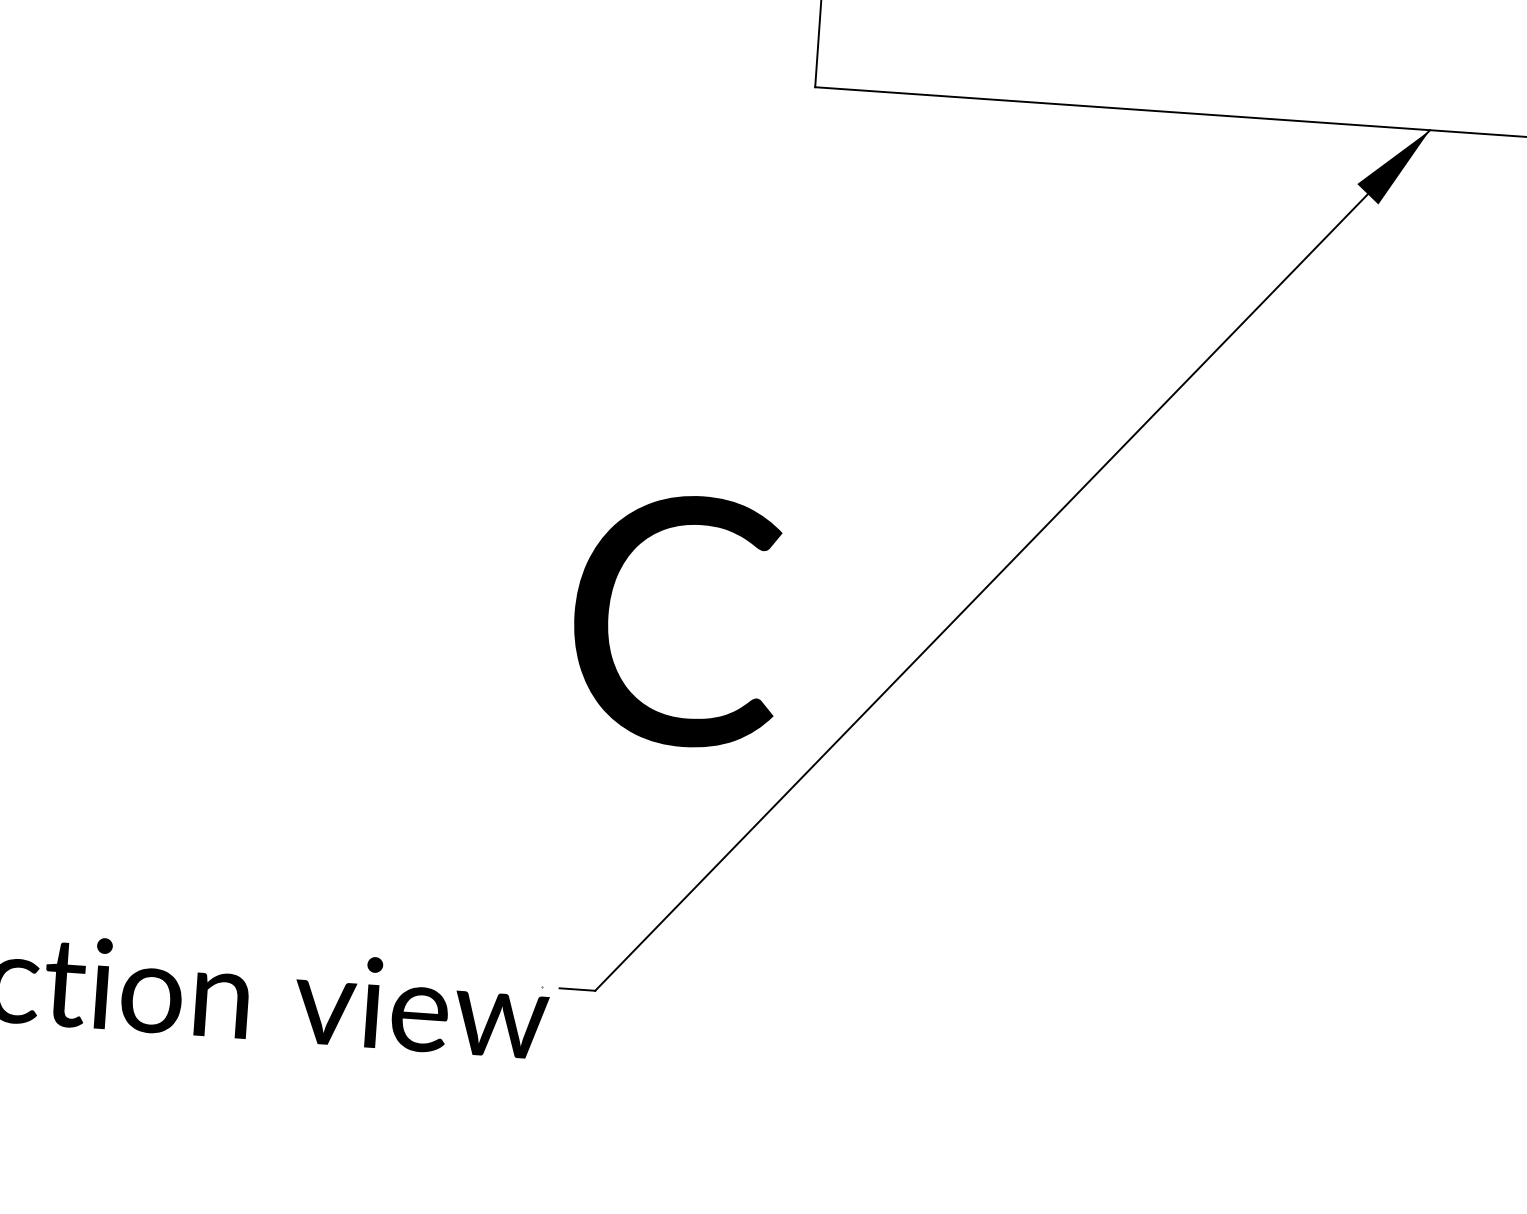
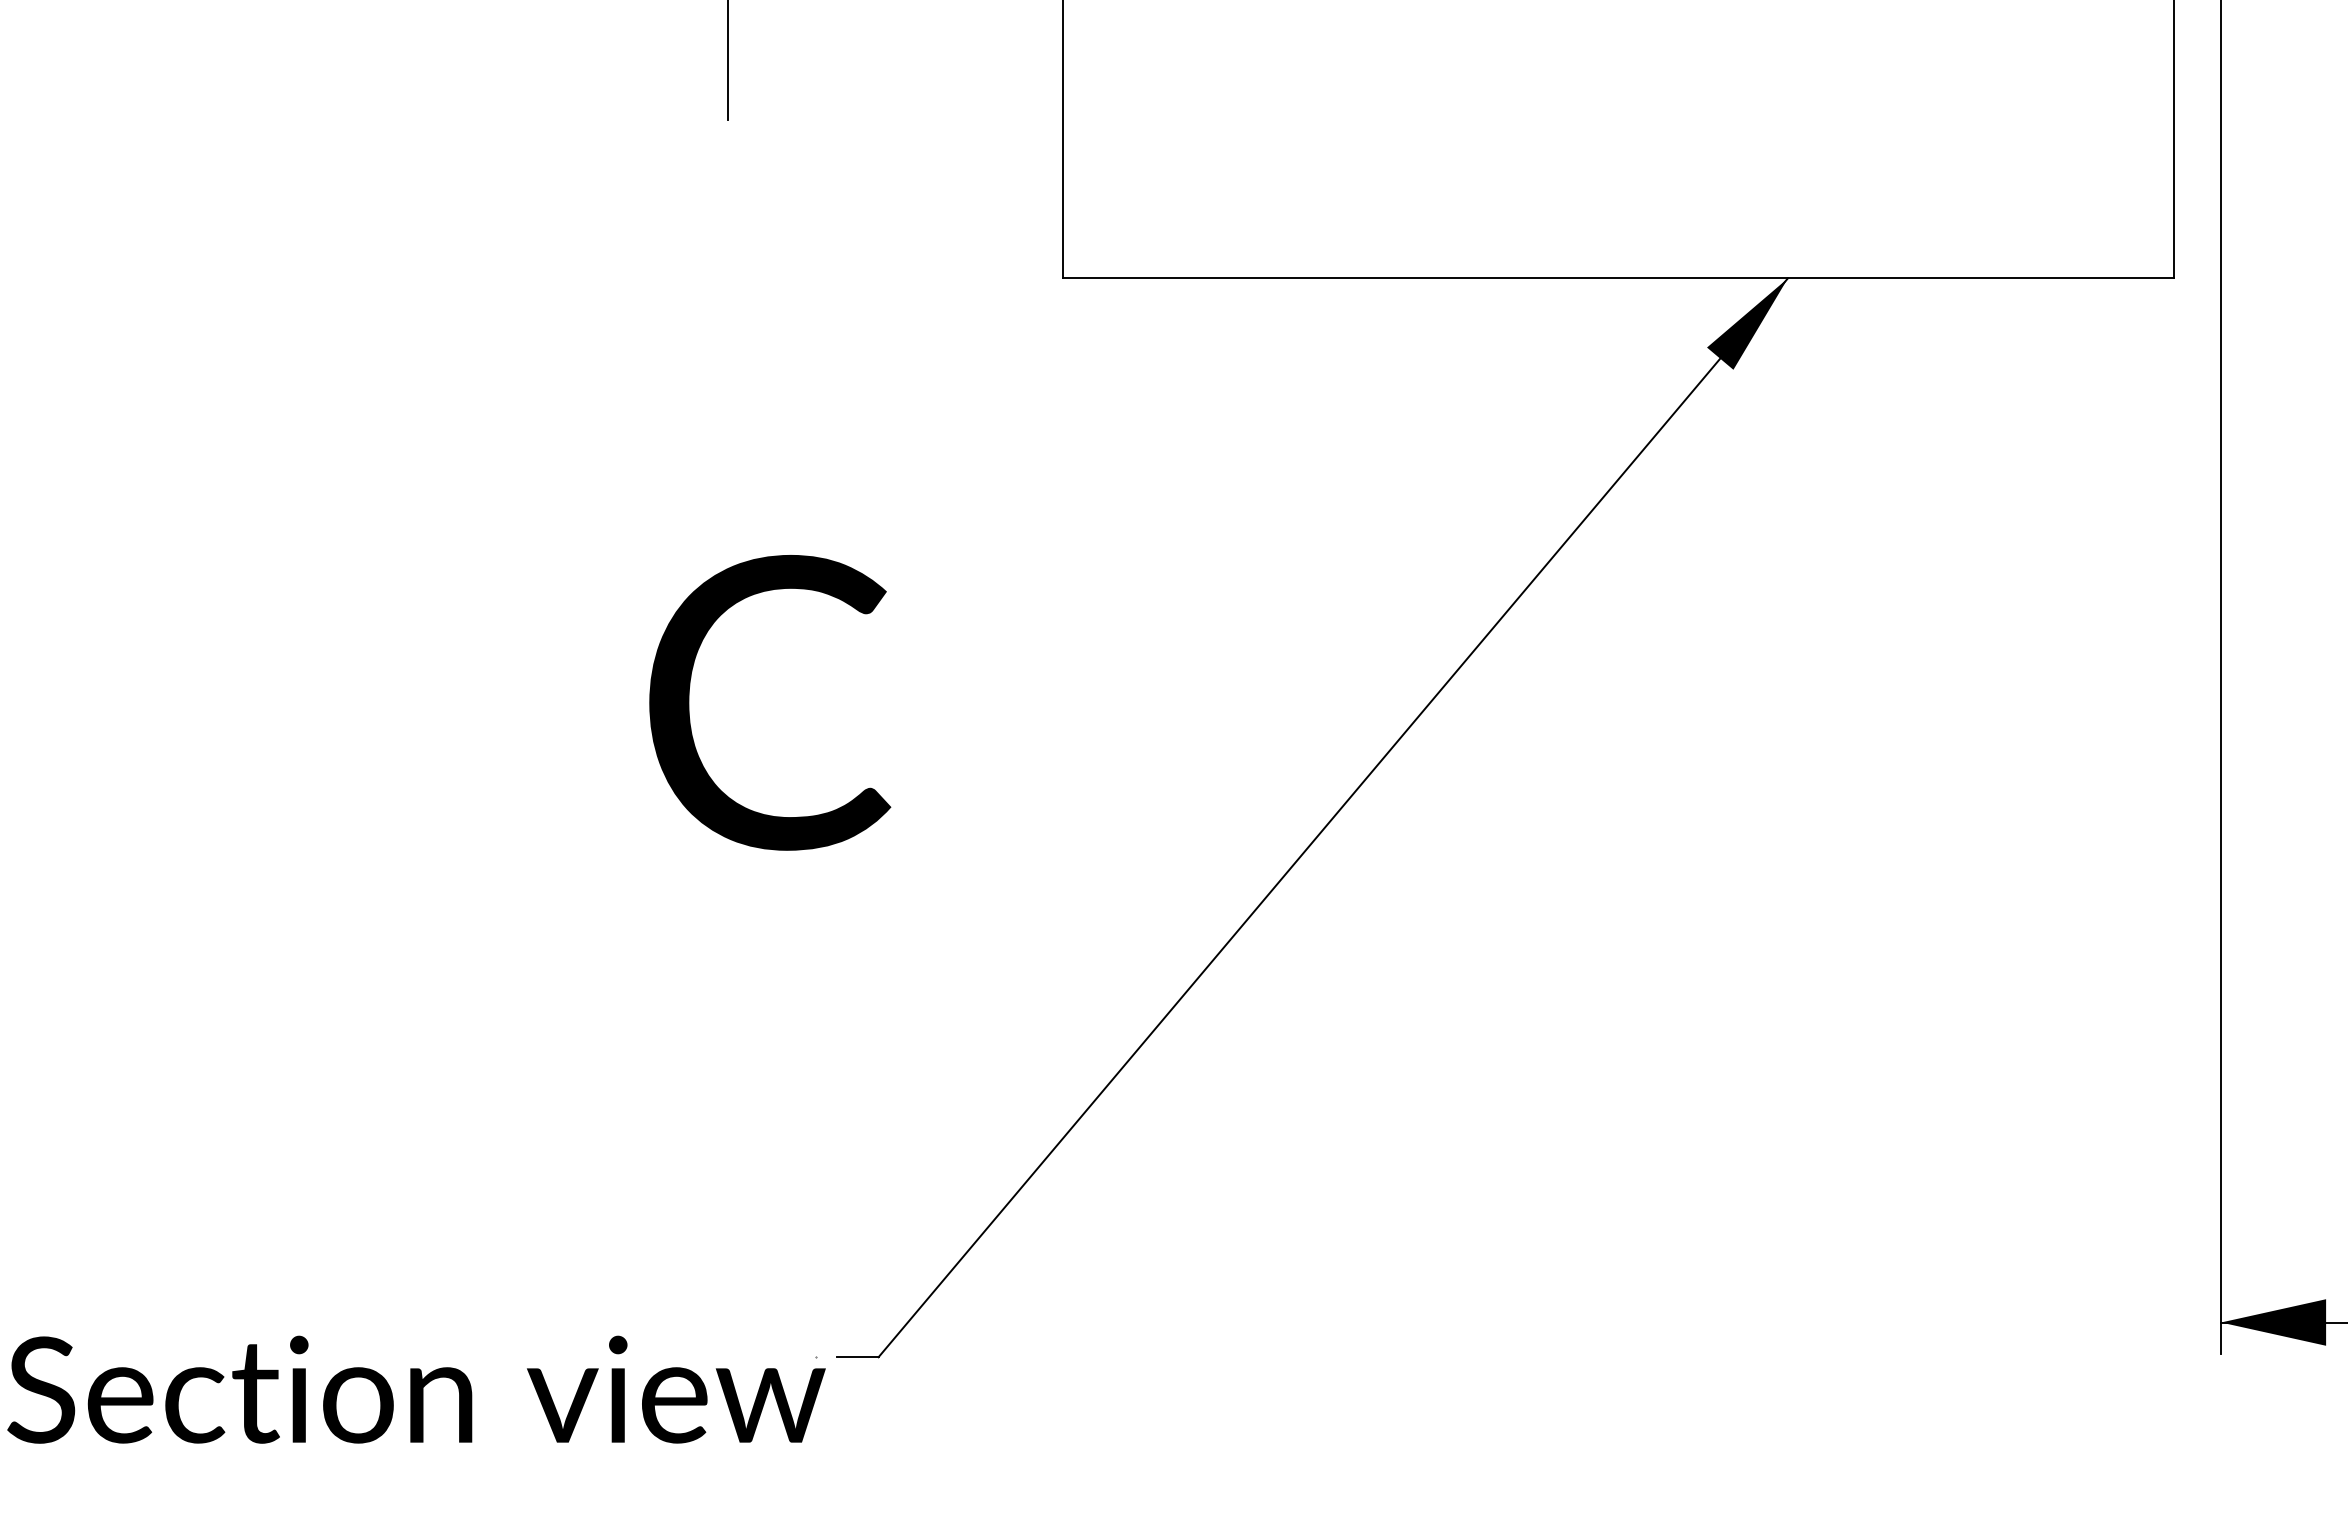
text: (677, 620) -> (770, 702), moved

